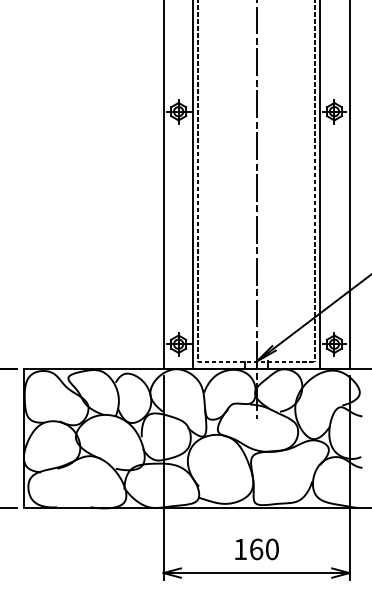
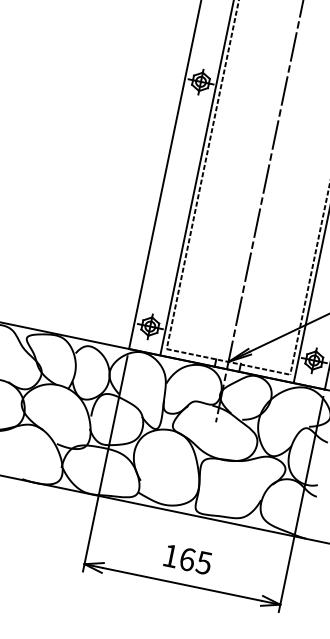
text: (271, 549) -> (203, 562), 160 -> 165

